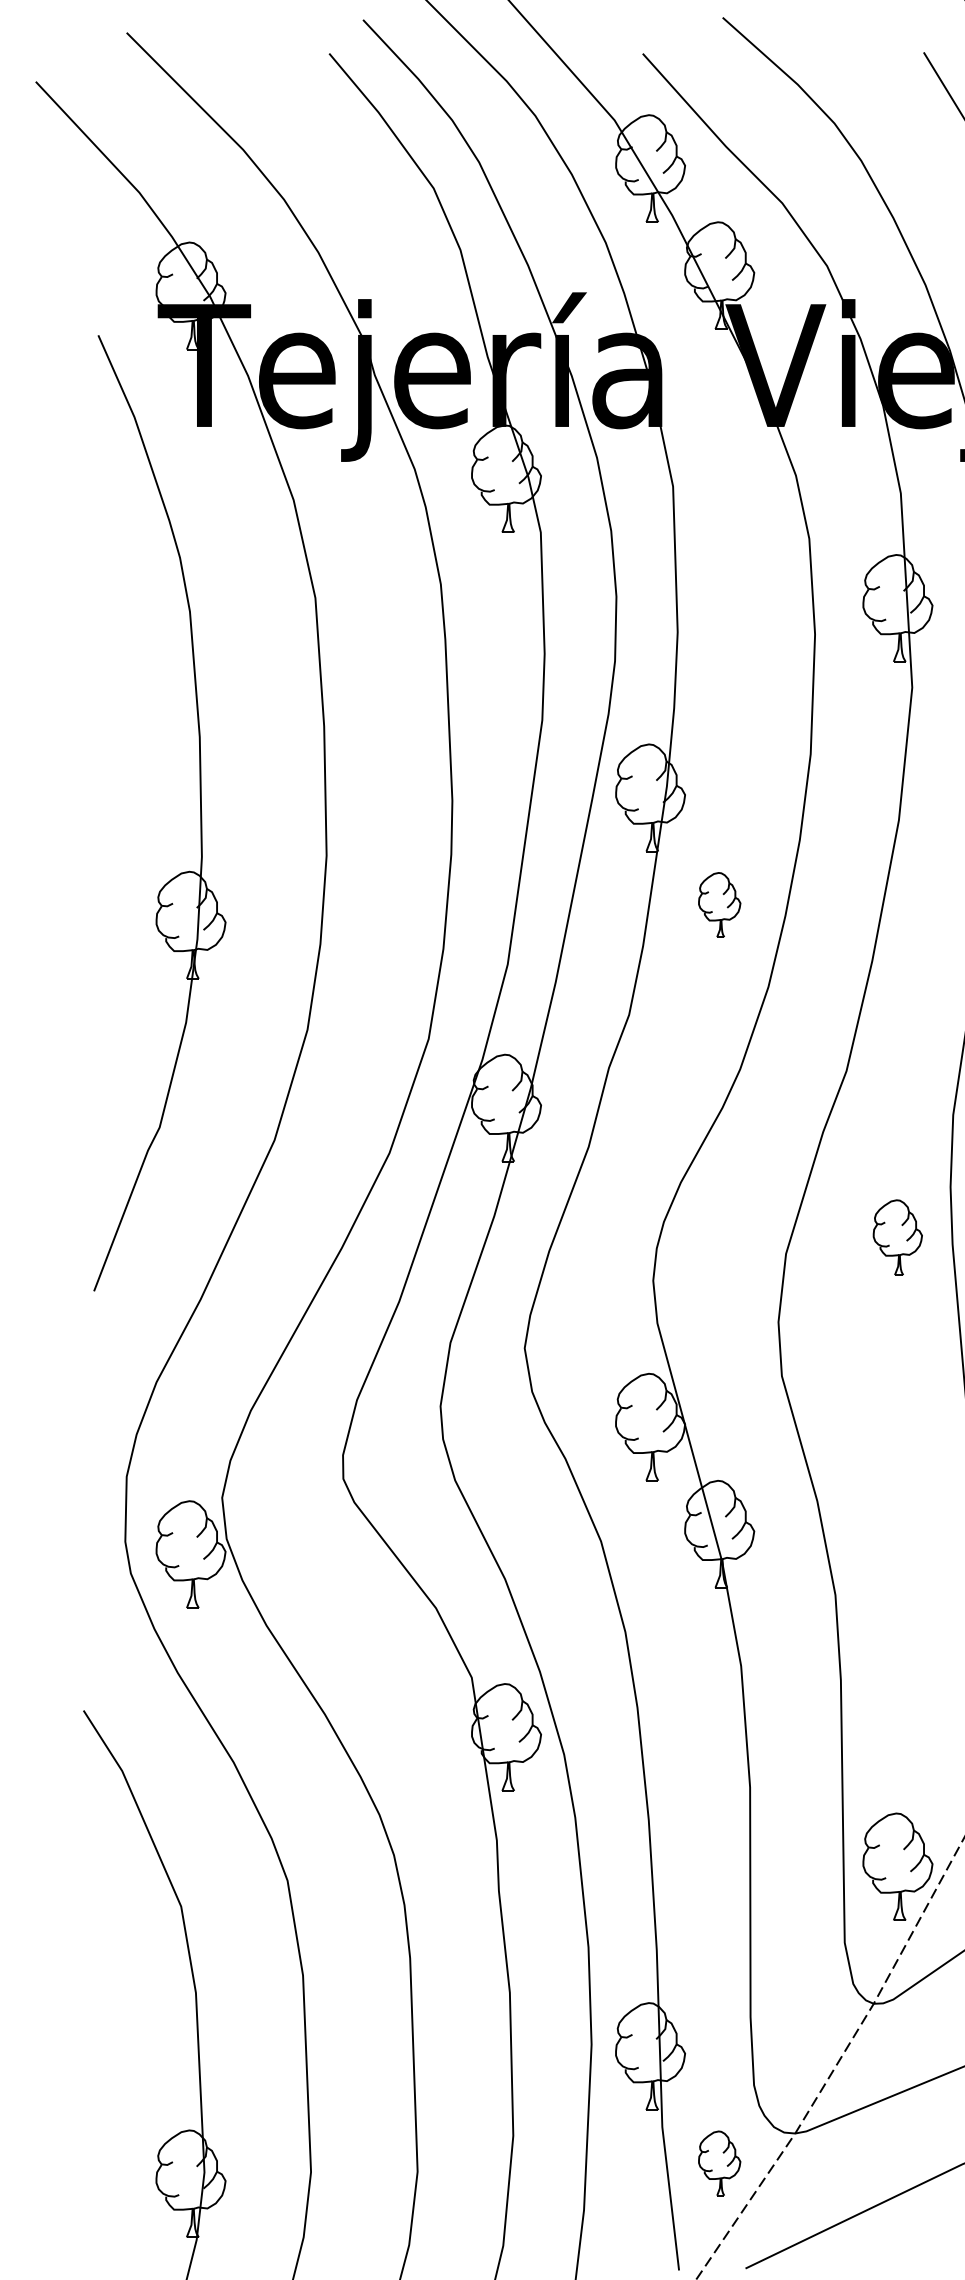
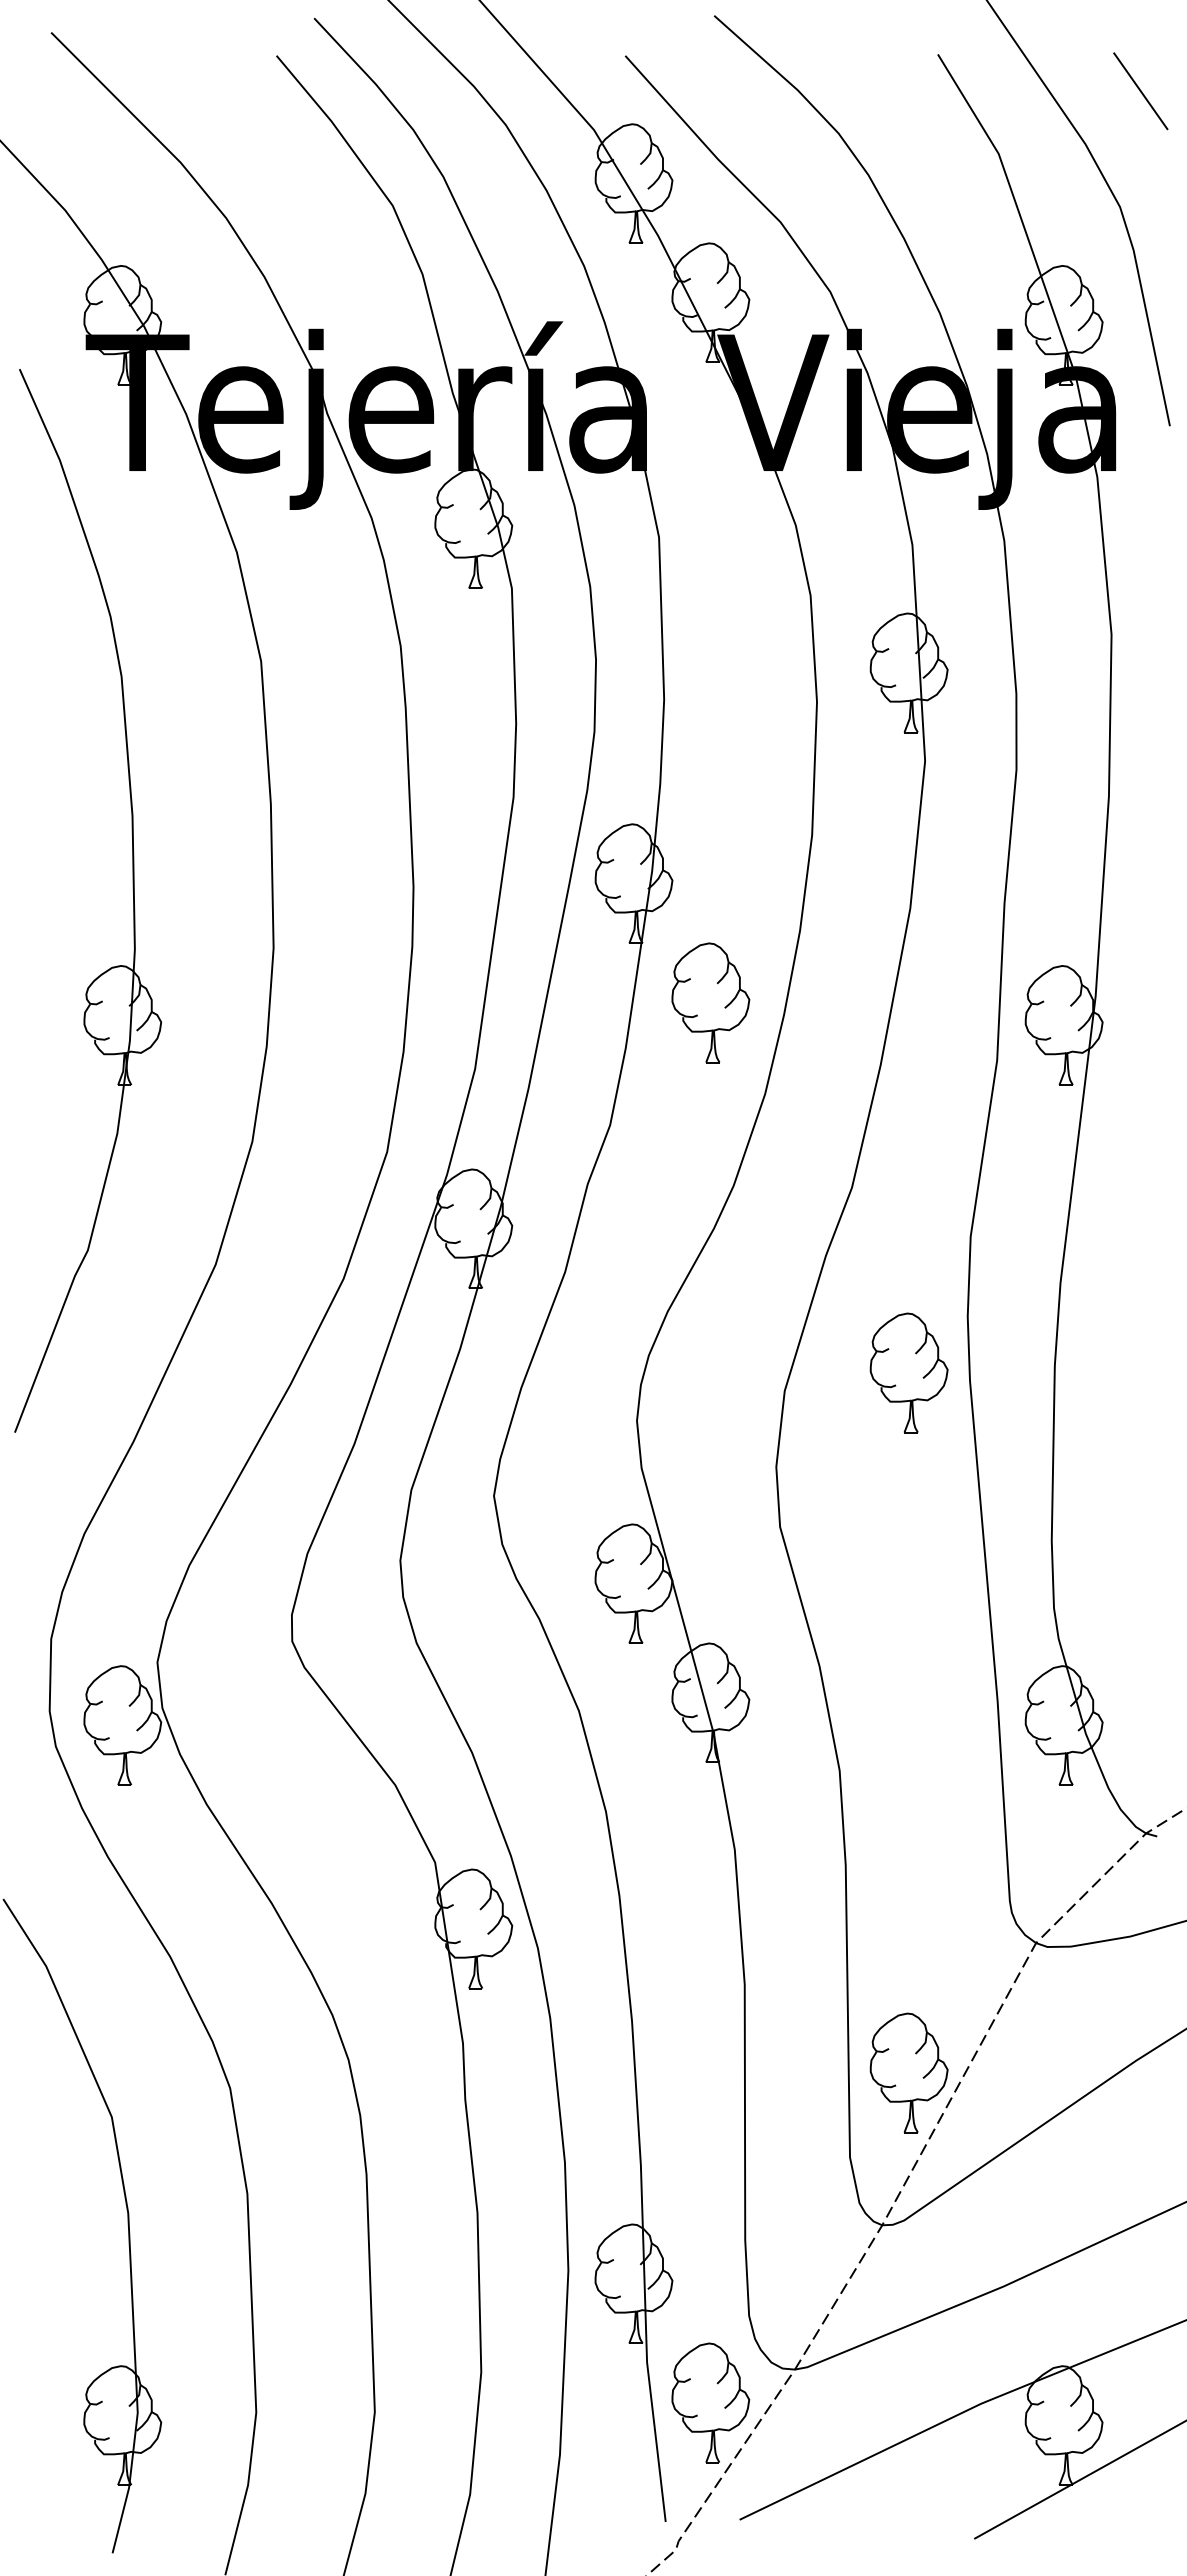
part: (719, 904) -> (710, 1002), size x1.67
part: (897, 1237) -> (908, 1372), size x1.43
part: (719, 2163) -> (710, 2402), size x1.67

